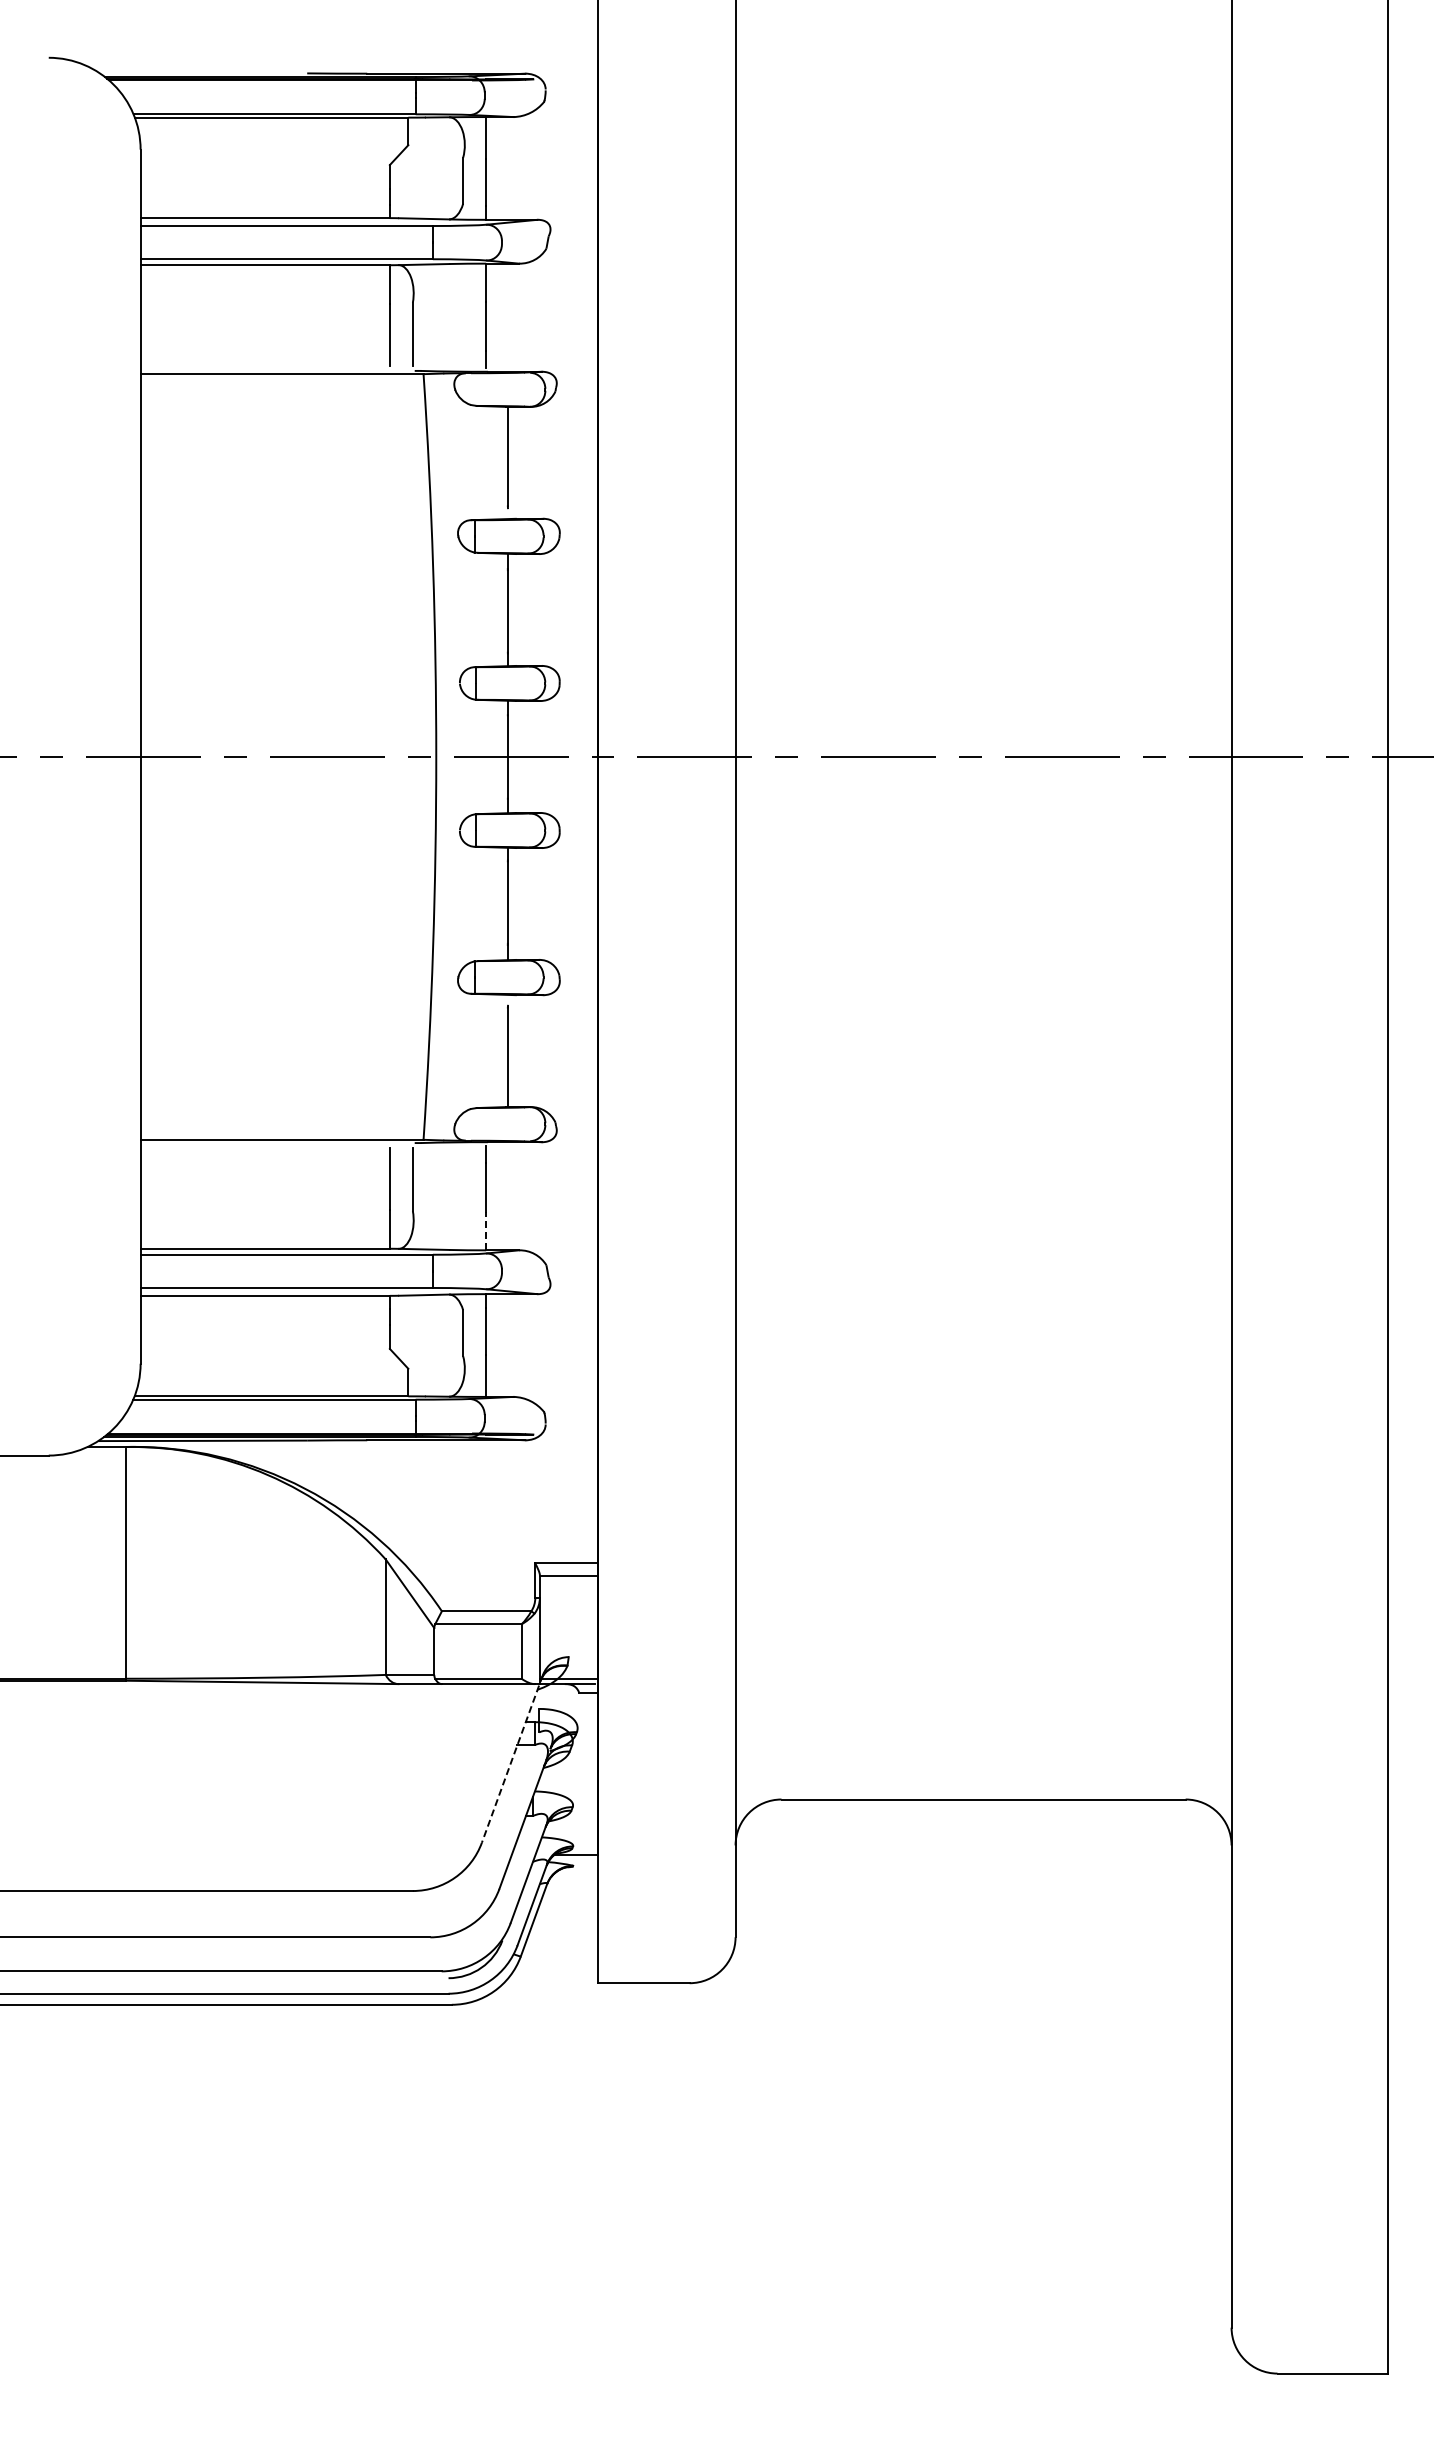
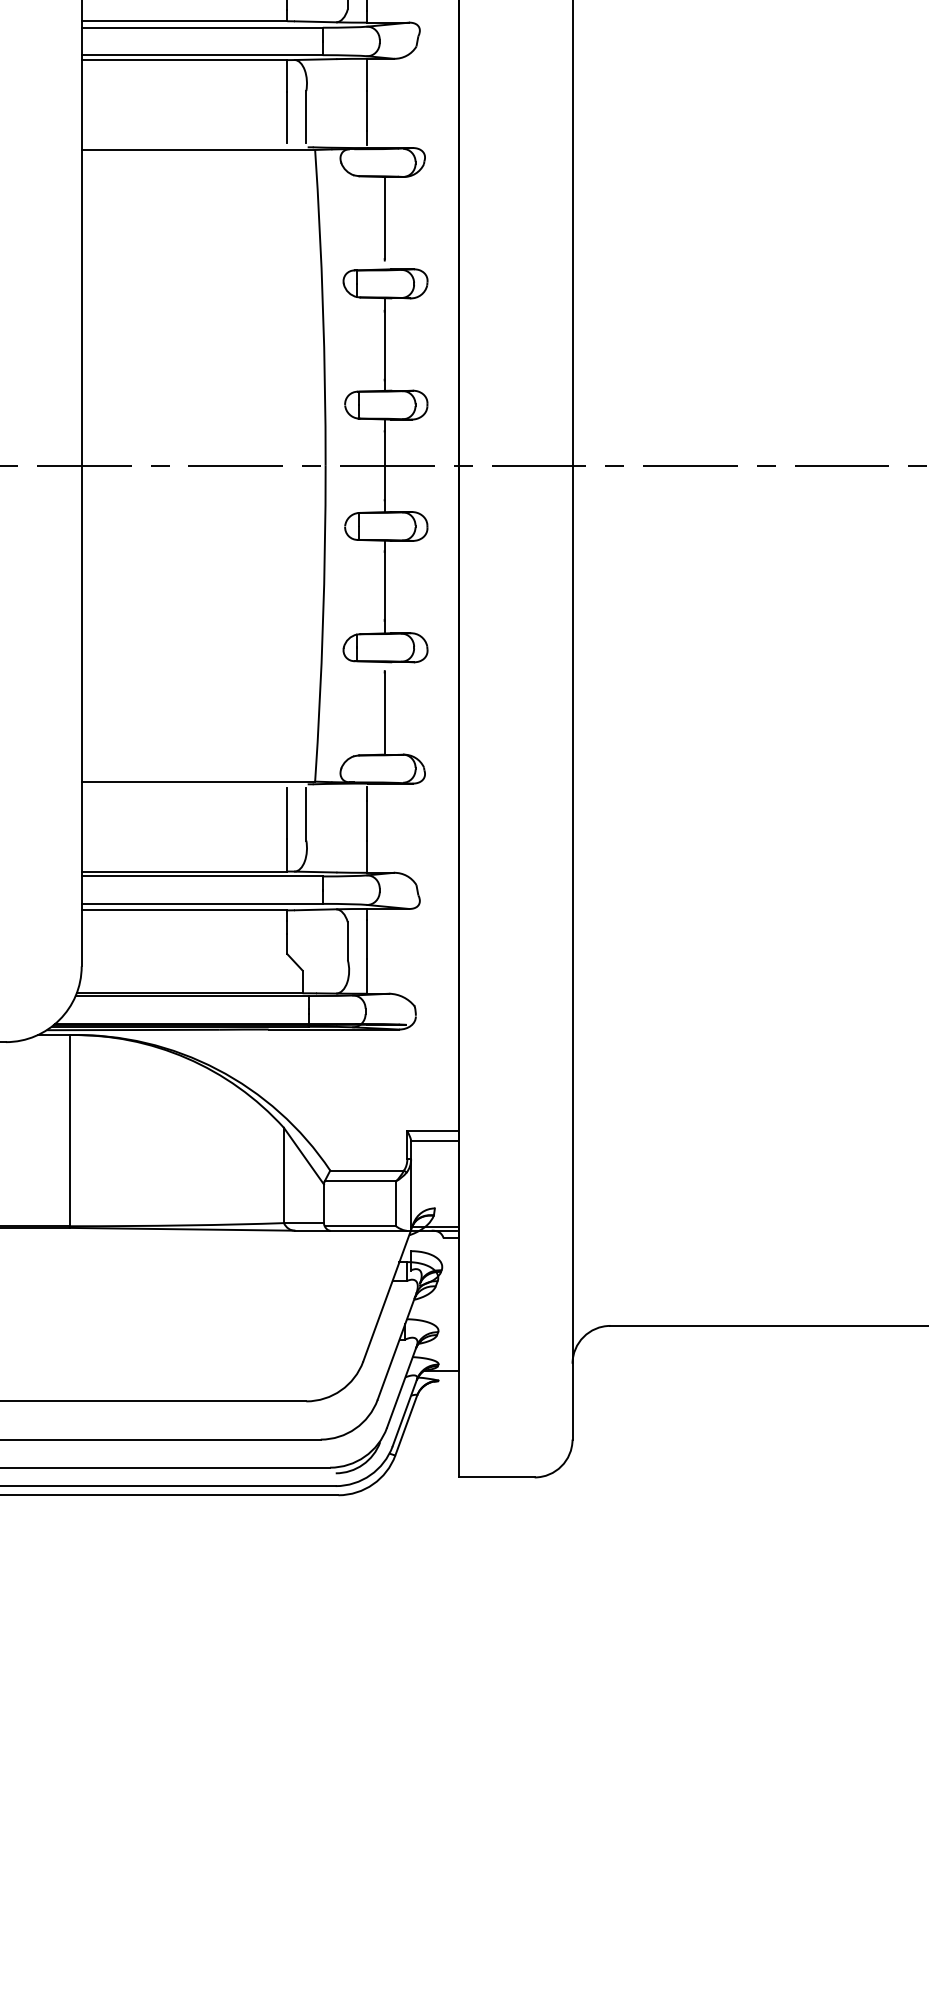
line: (486, 1230) -> (367, 856), dashed -> solid
line: (512, 1759) -> (388, 1292), dashed -> solid

